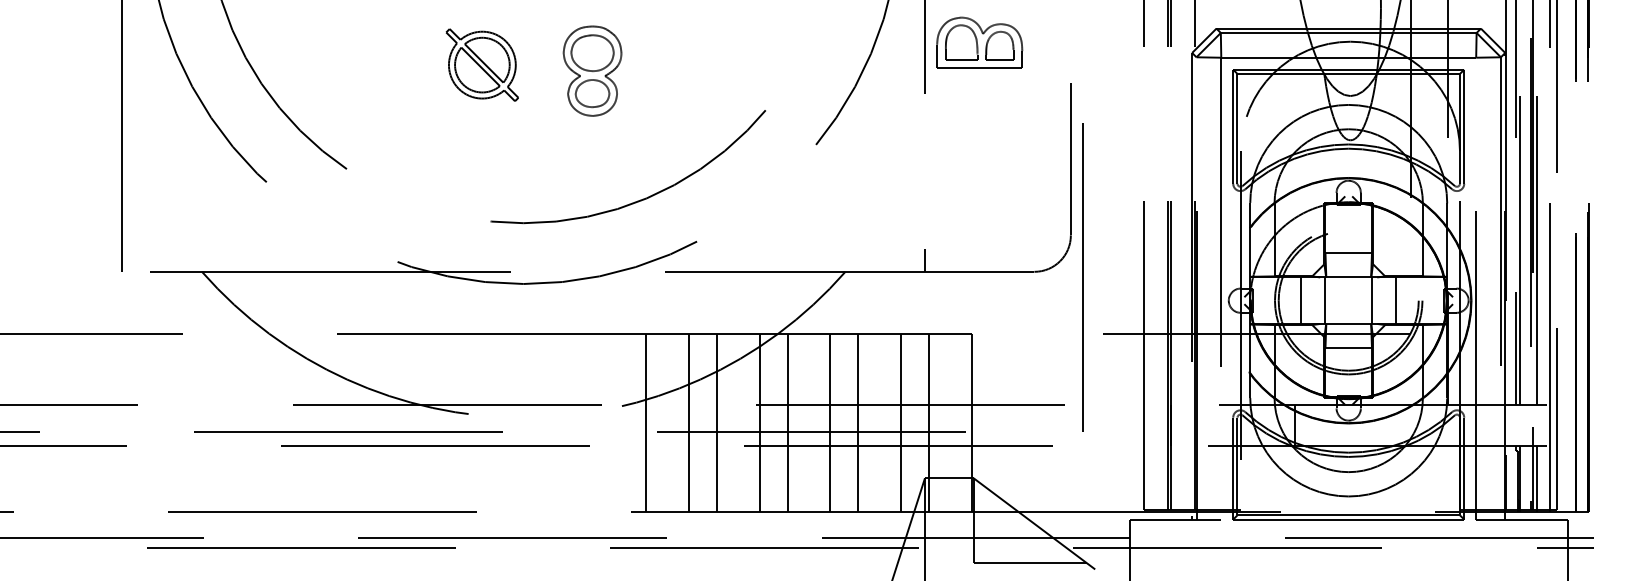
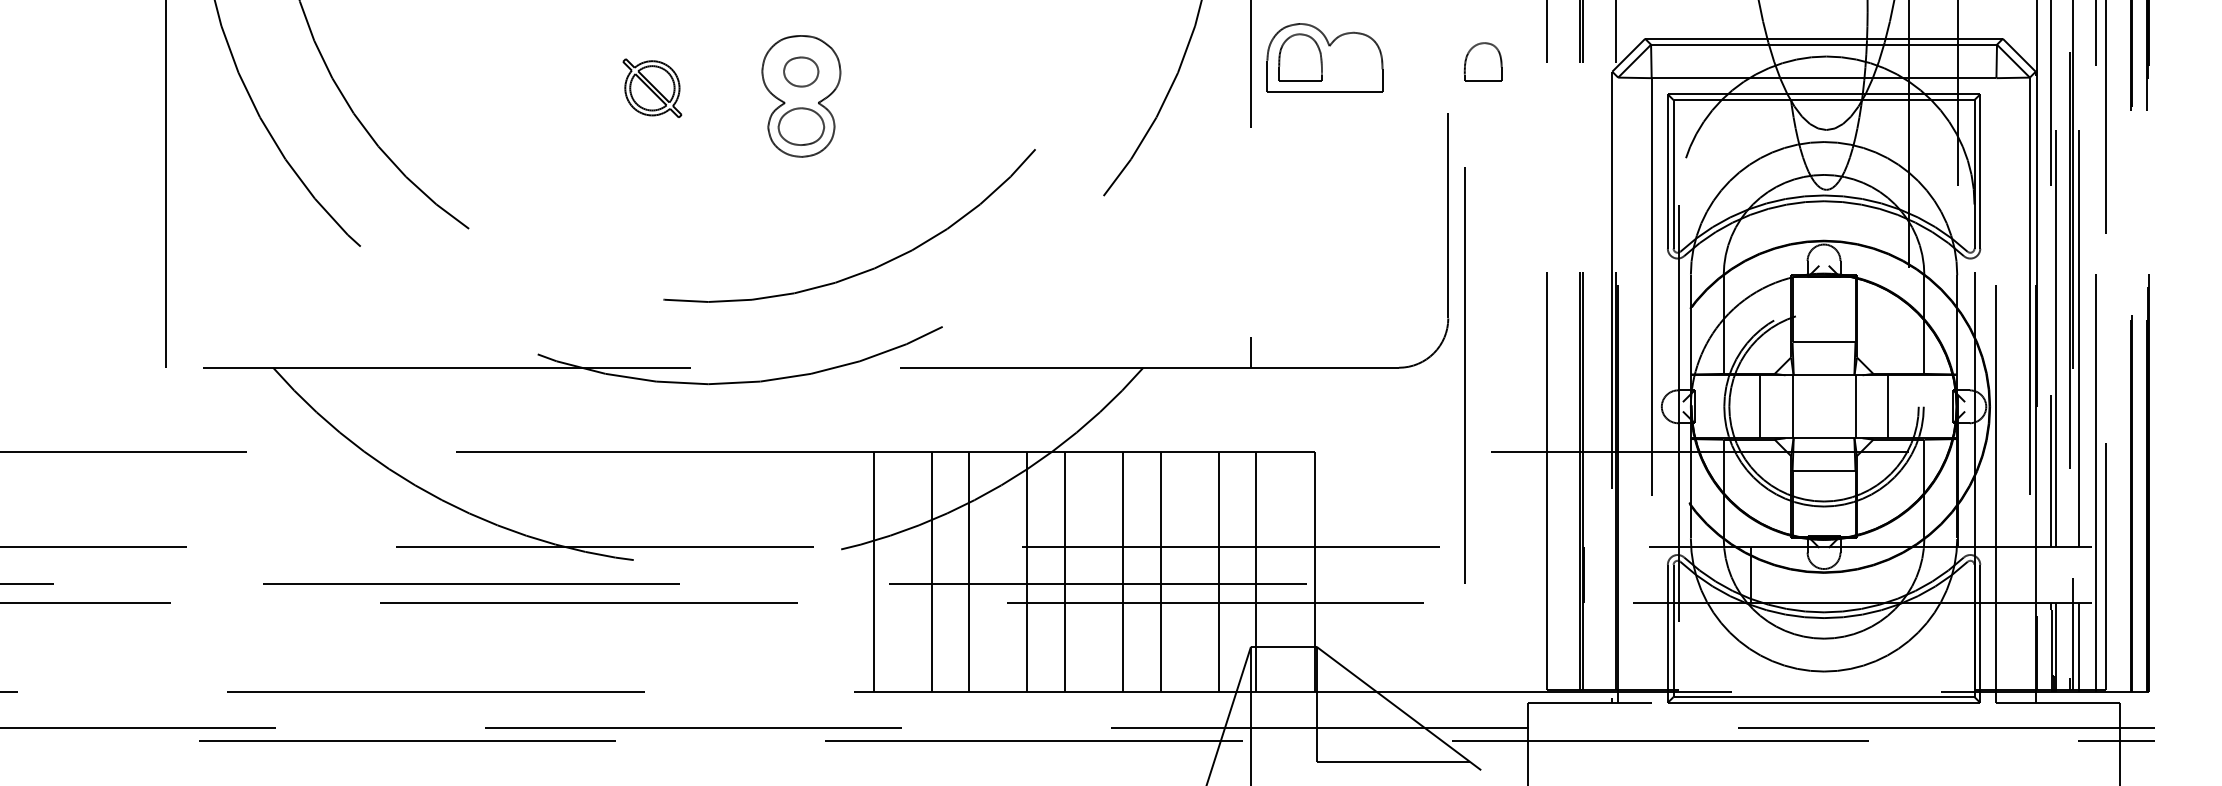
part: (999, 45) -> (1482, 61), moved
part: (591, 52) -> (800, 71), size x0.6
part: (482, 65) -> (652, 88), size x0.6

